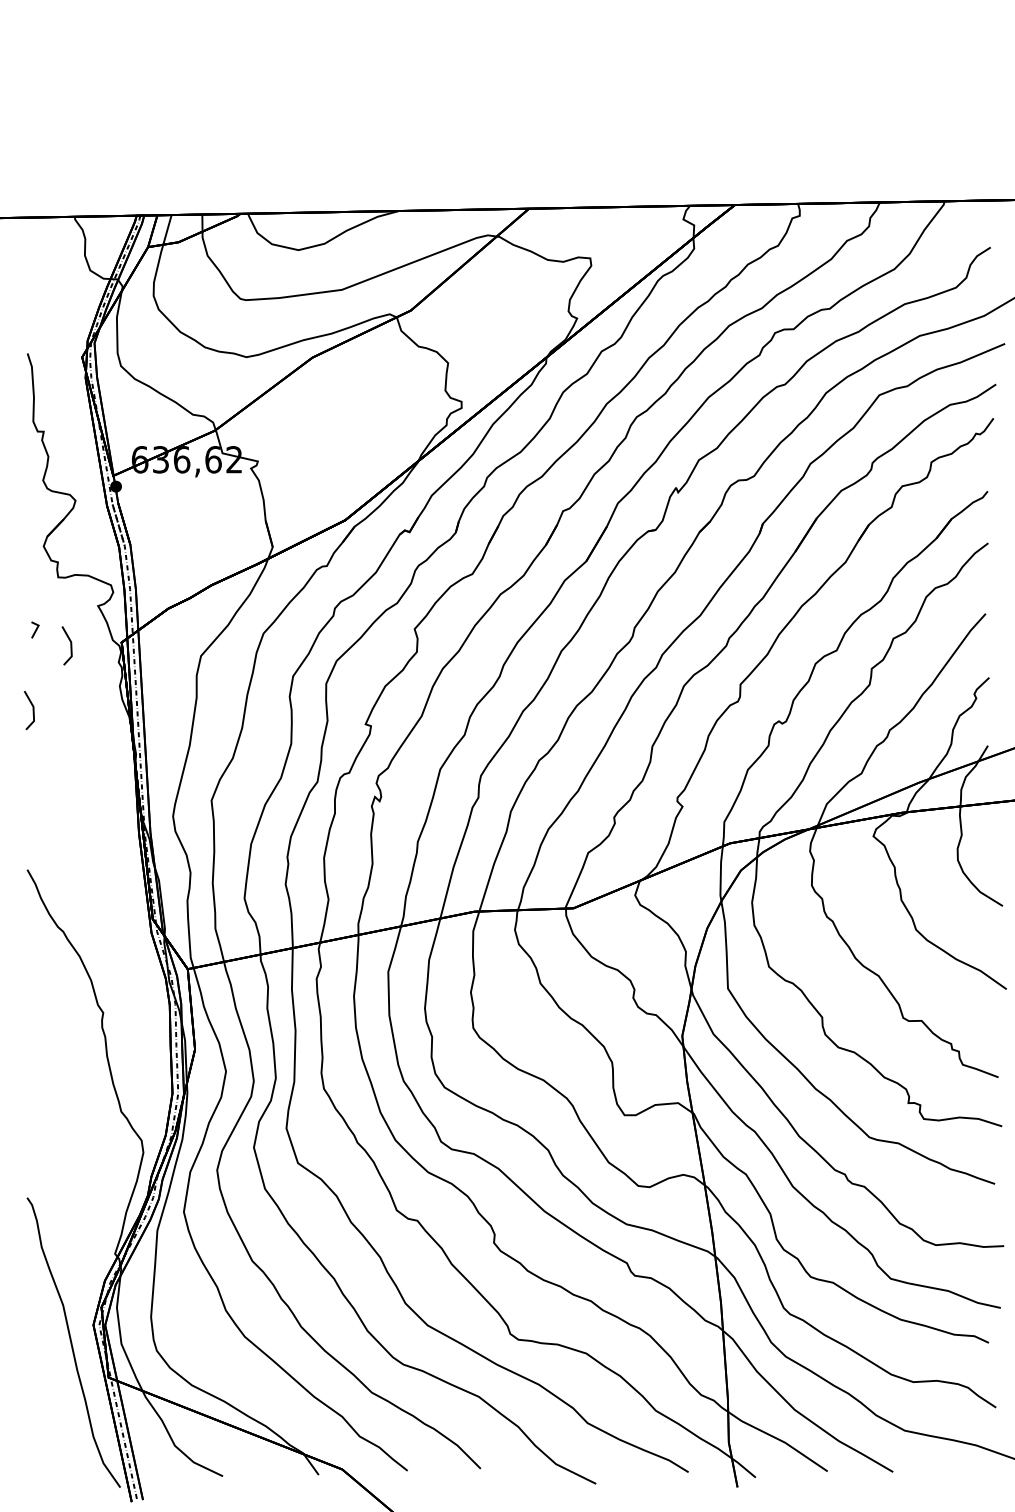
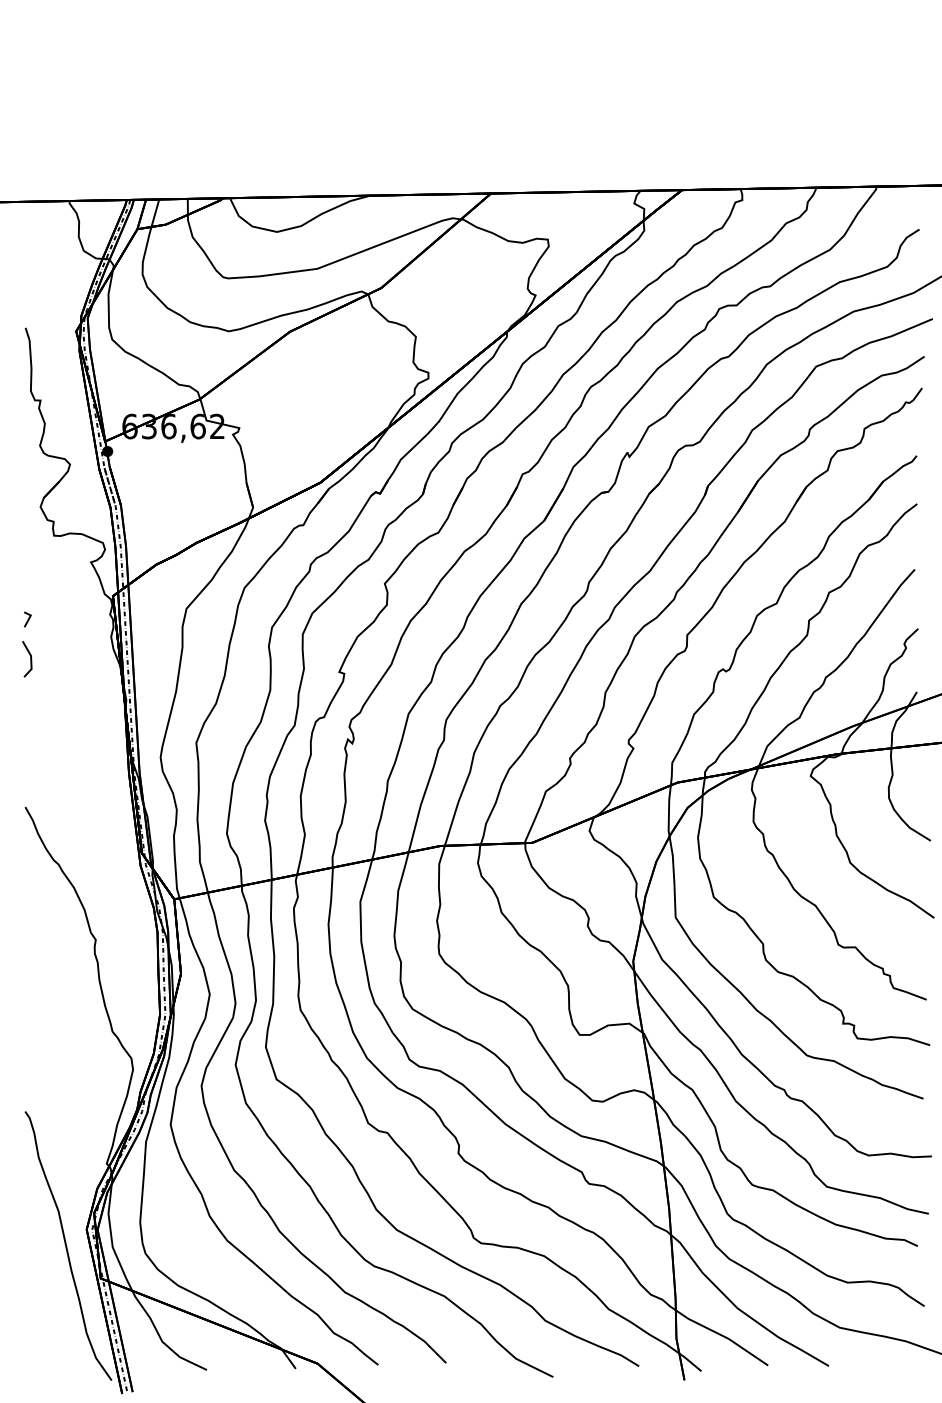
line: (35, 629) -> (27, 619), moved
line: (70, 646) -> (65, 599), removed

